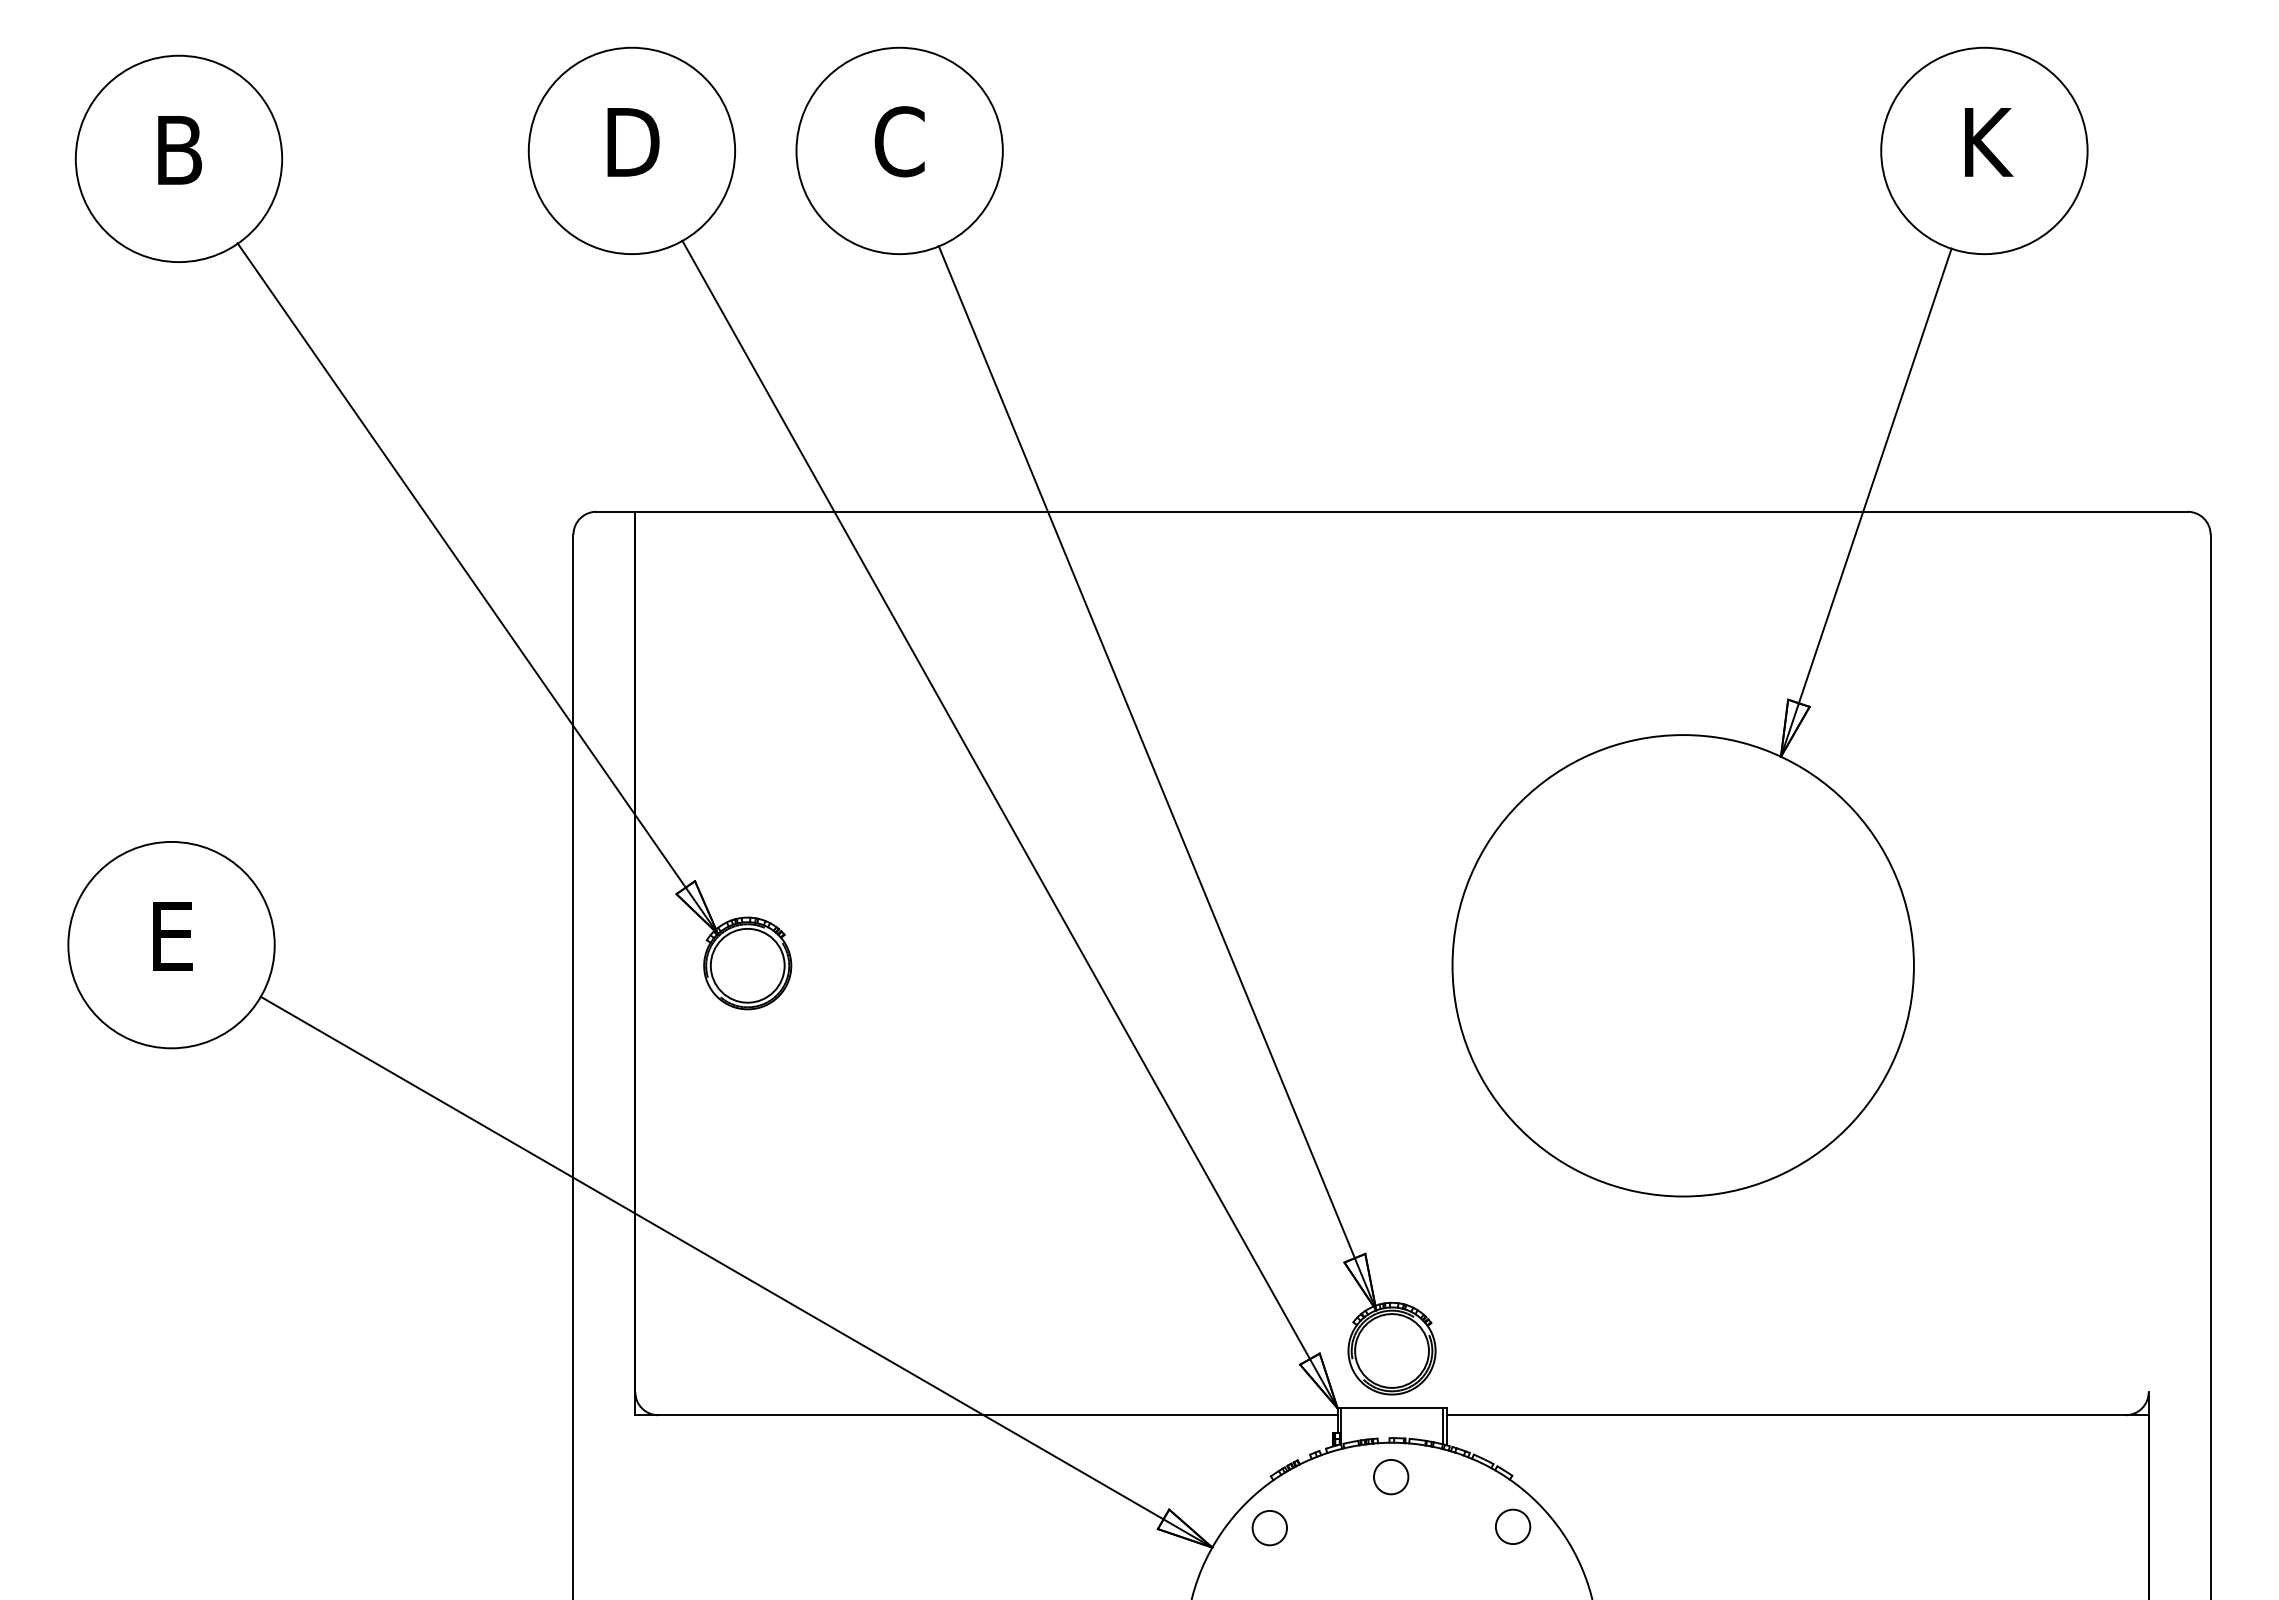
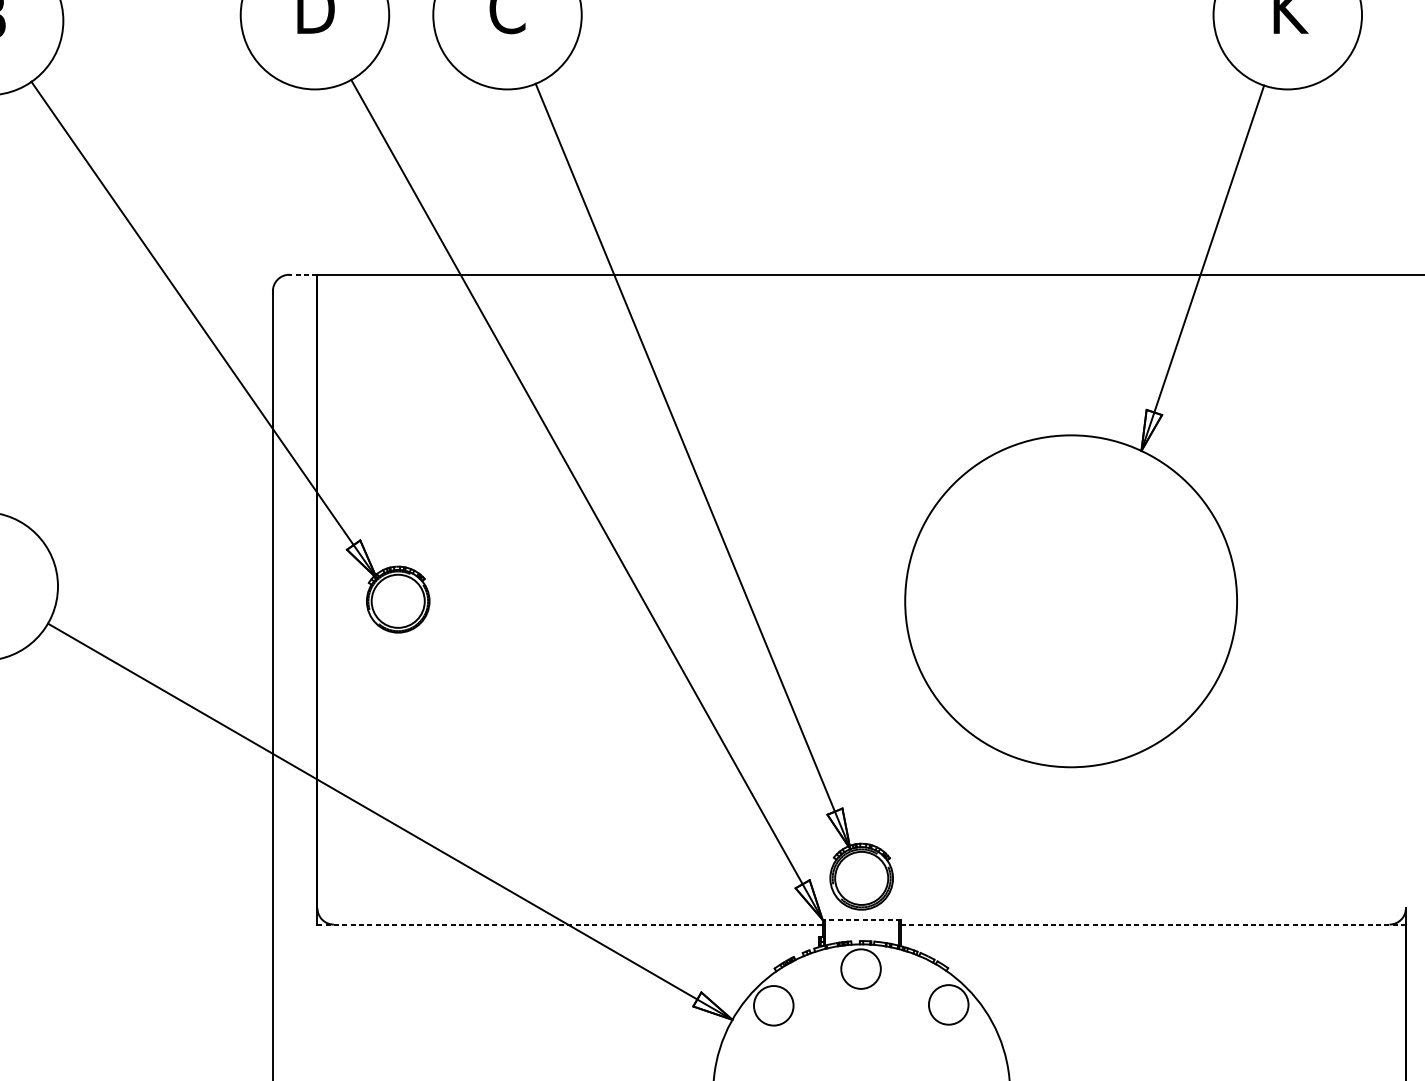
line: (615, 511) -> (303, 274), solid -> dashed
line: (1391, 1408) -> (861, 919), solid -> dashed
line: (986, 1415) -> (569, 924), solid -> dashed
line: (1798, 1415) -> (1154, 924), solid -> dashed
circle: (1390, 1476) -> (860, 968), size x1.6
circle: (1512, 1526) -> (948, 1004), size x1.6
circle: (1269, 1527) -> (773, 1005), size x1.6

